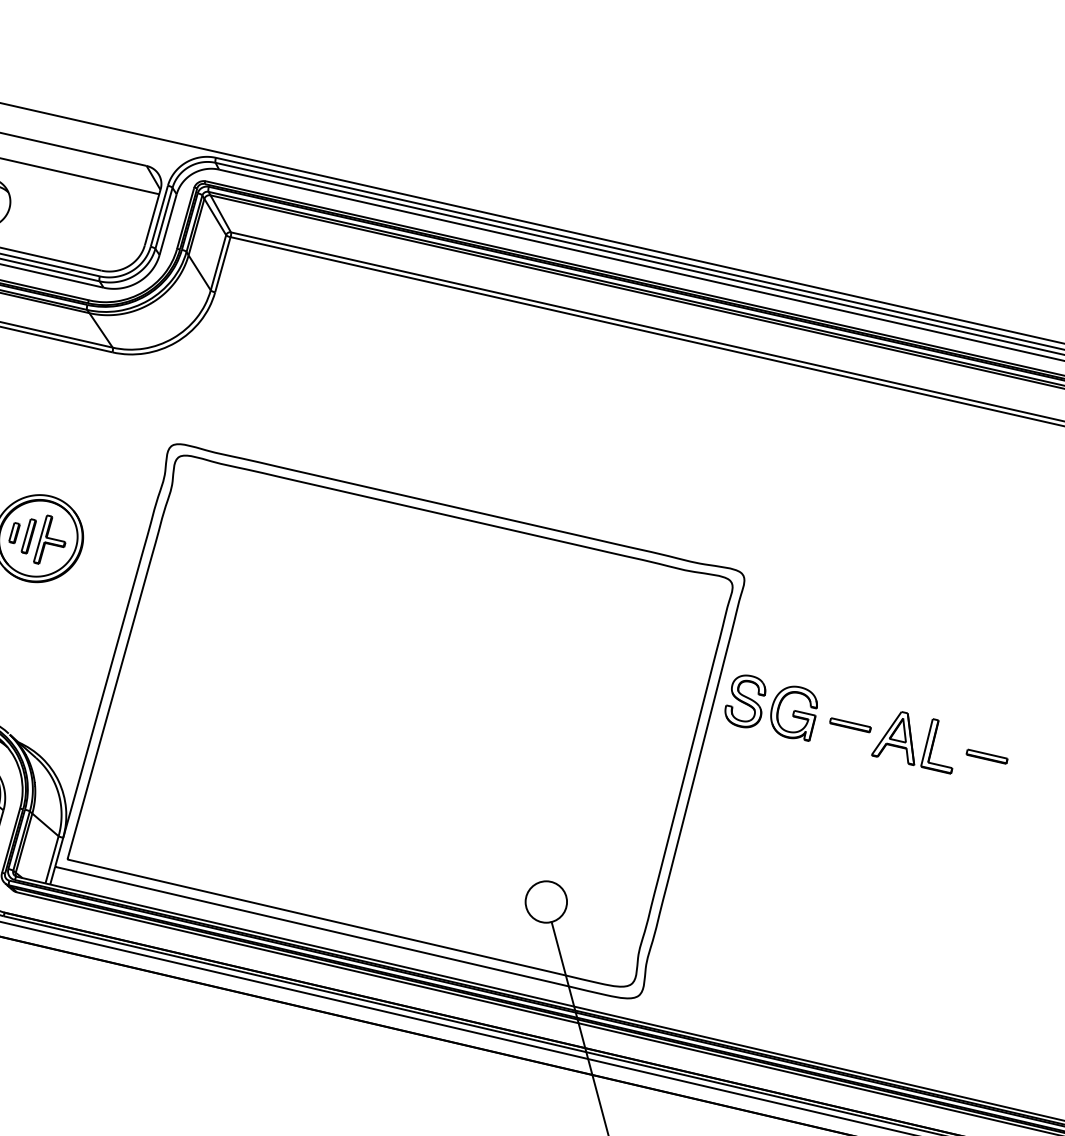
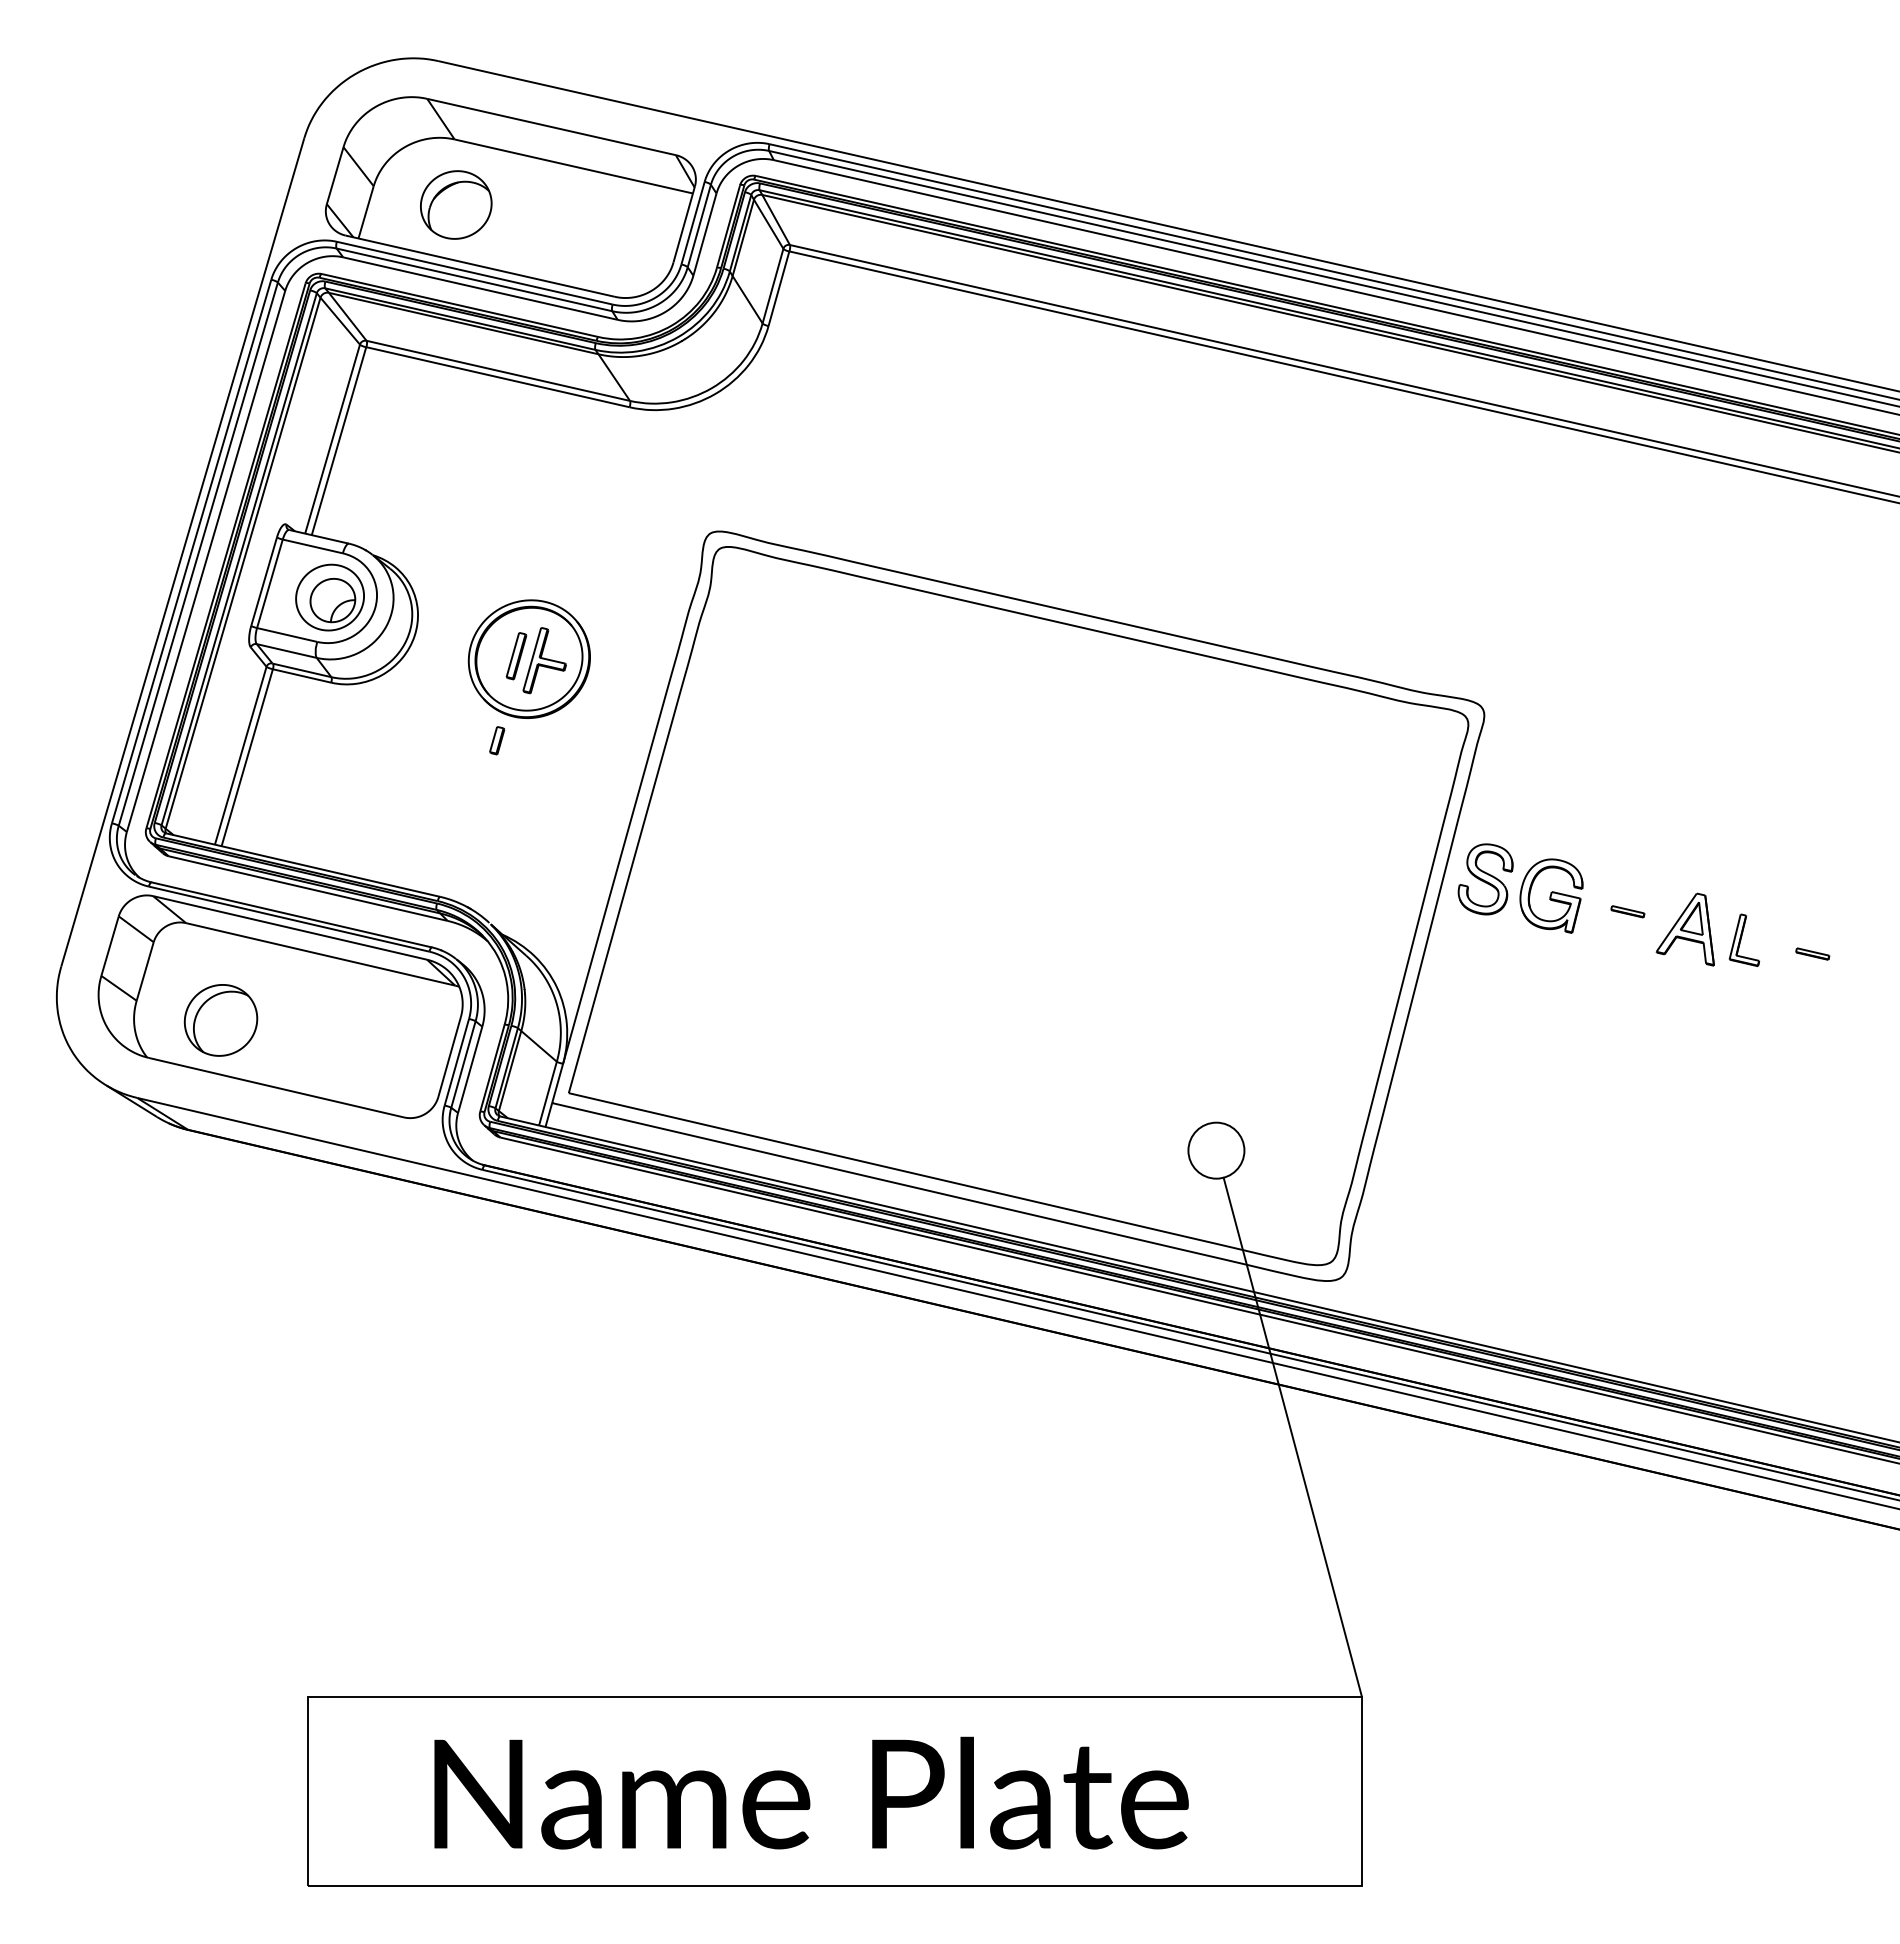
part: (14, 532) -> (497, 740), moved
part: (850, 725) -> (1627, 911), size x0.6
part: (936, 746) -> (1744, 940), size x0.7
part: (987, 756) -> (1812, 953), size x0.6

